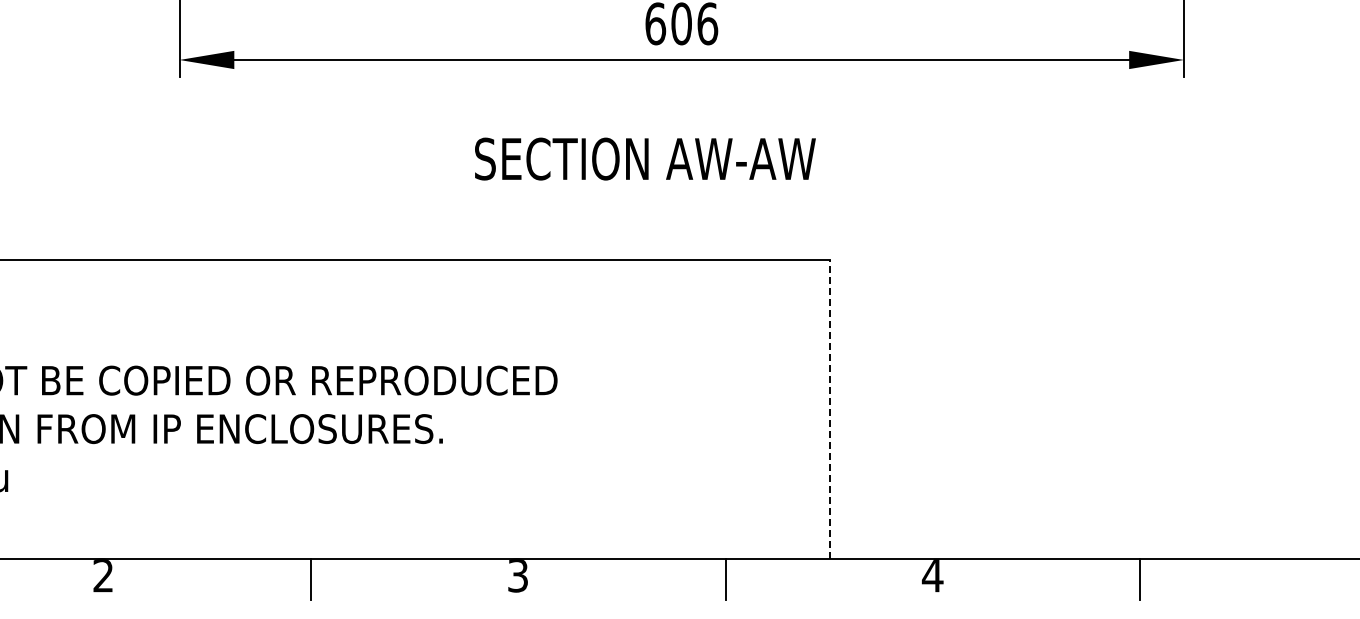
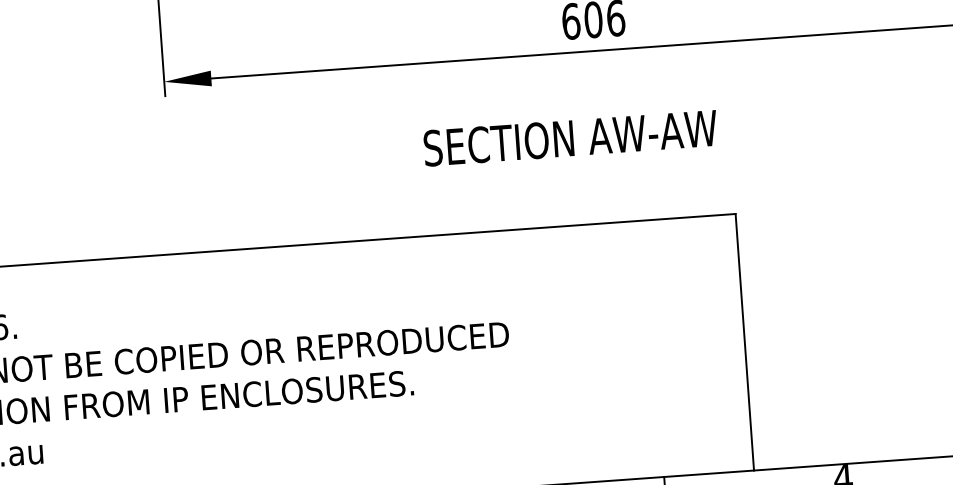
line: (830, 409) -> (745, 342), dashed -> solid

